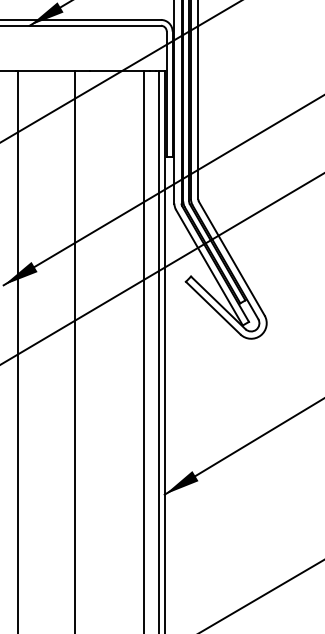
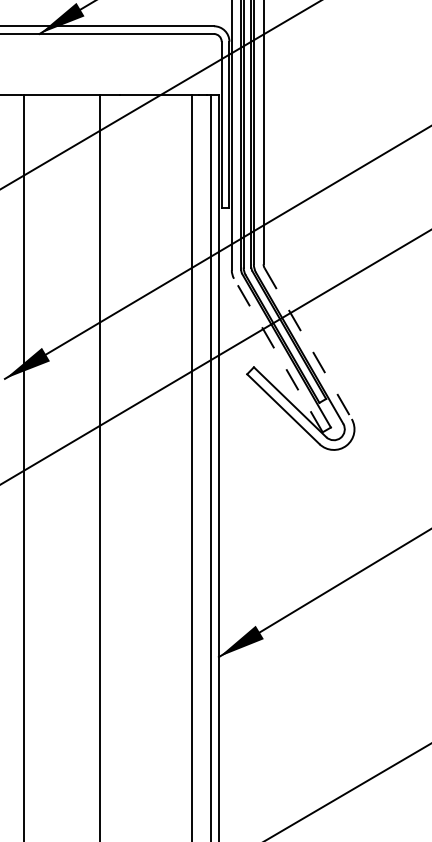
line: (231, 258) -> (307, 343), solid -> dashed
line: (209, 267) -> (278, 355), solid -> dashed

